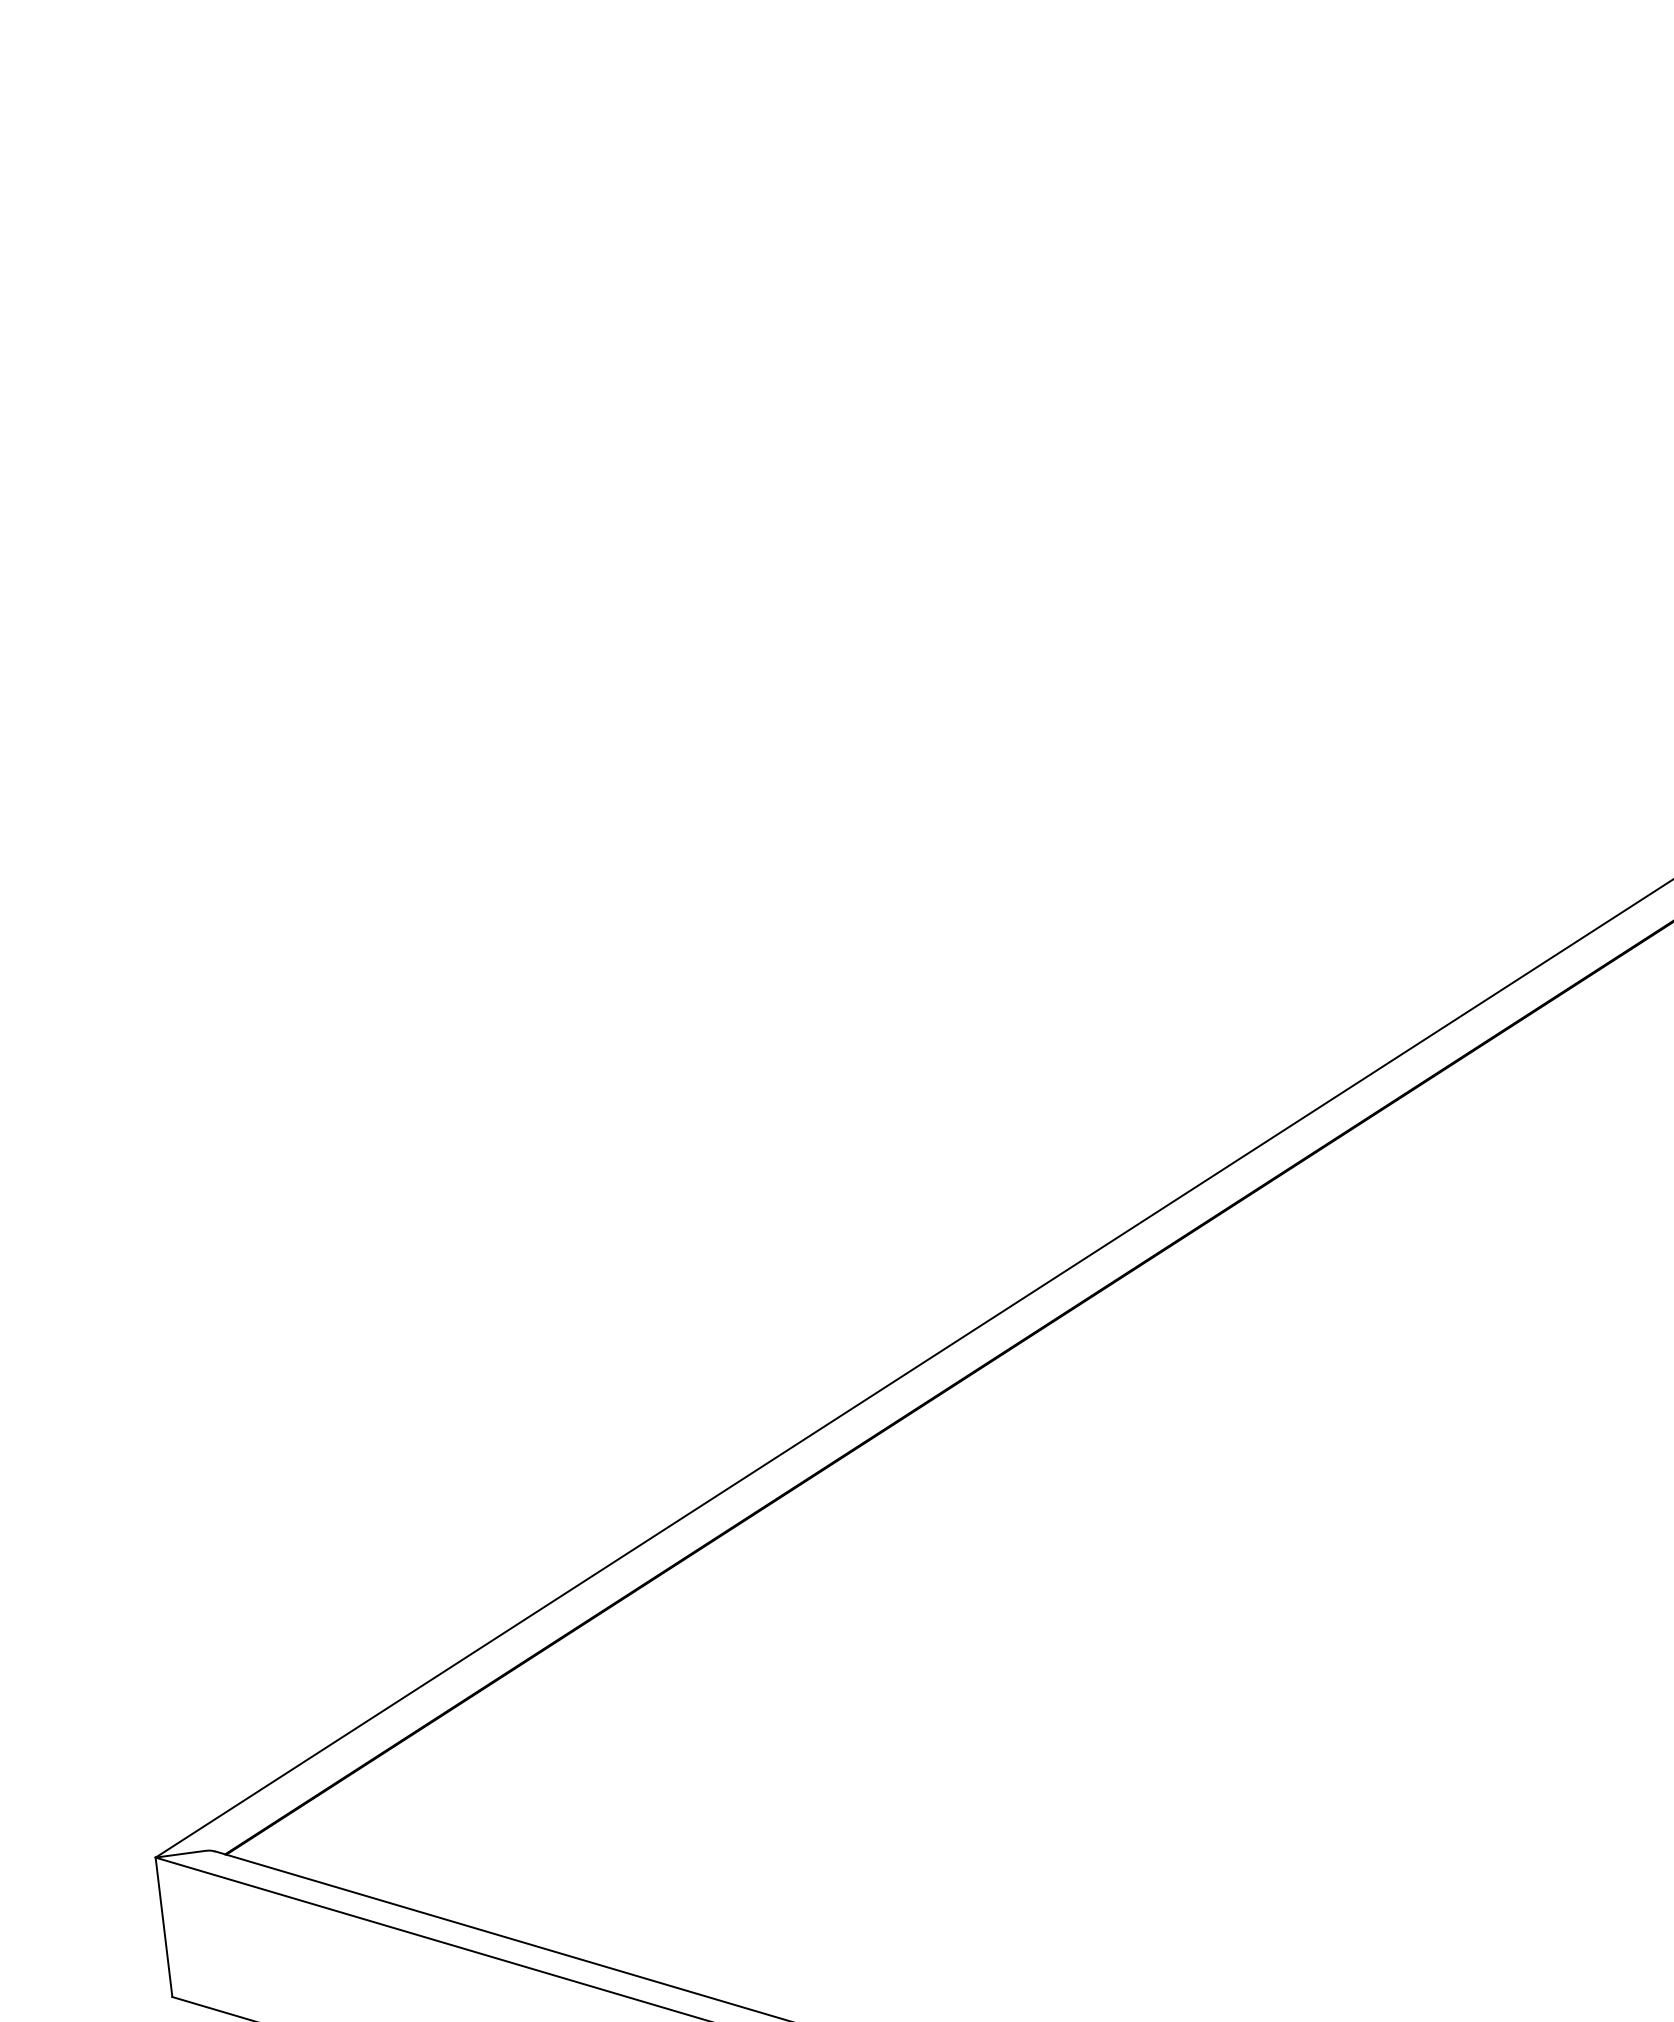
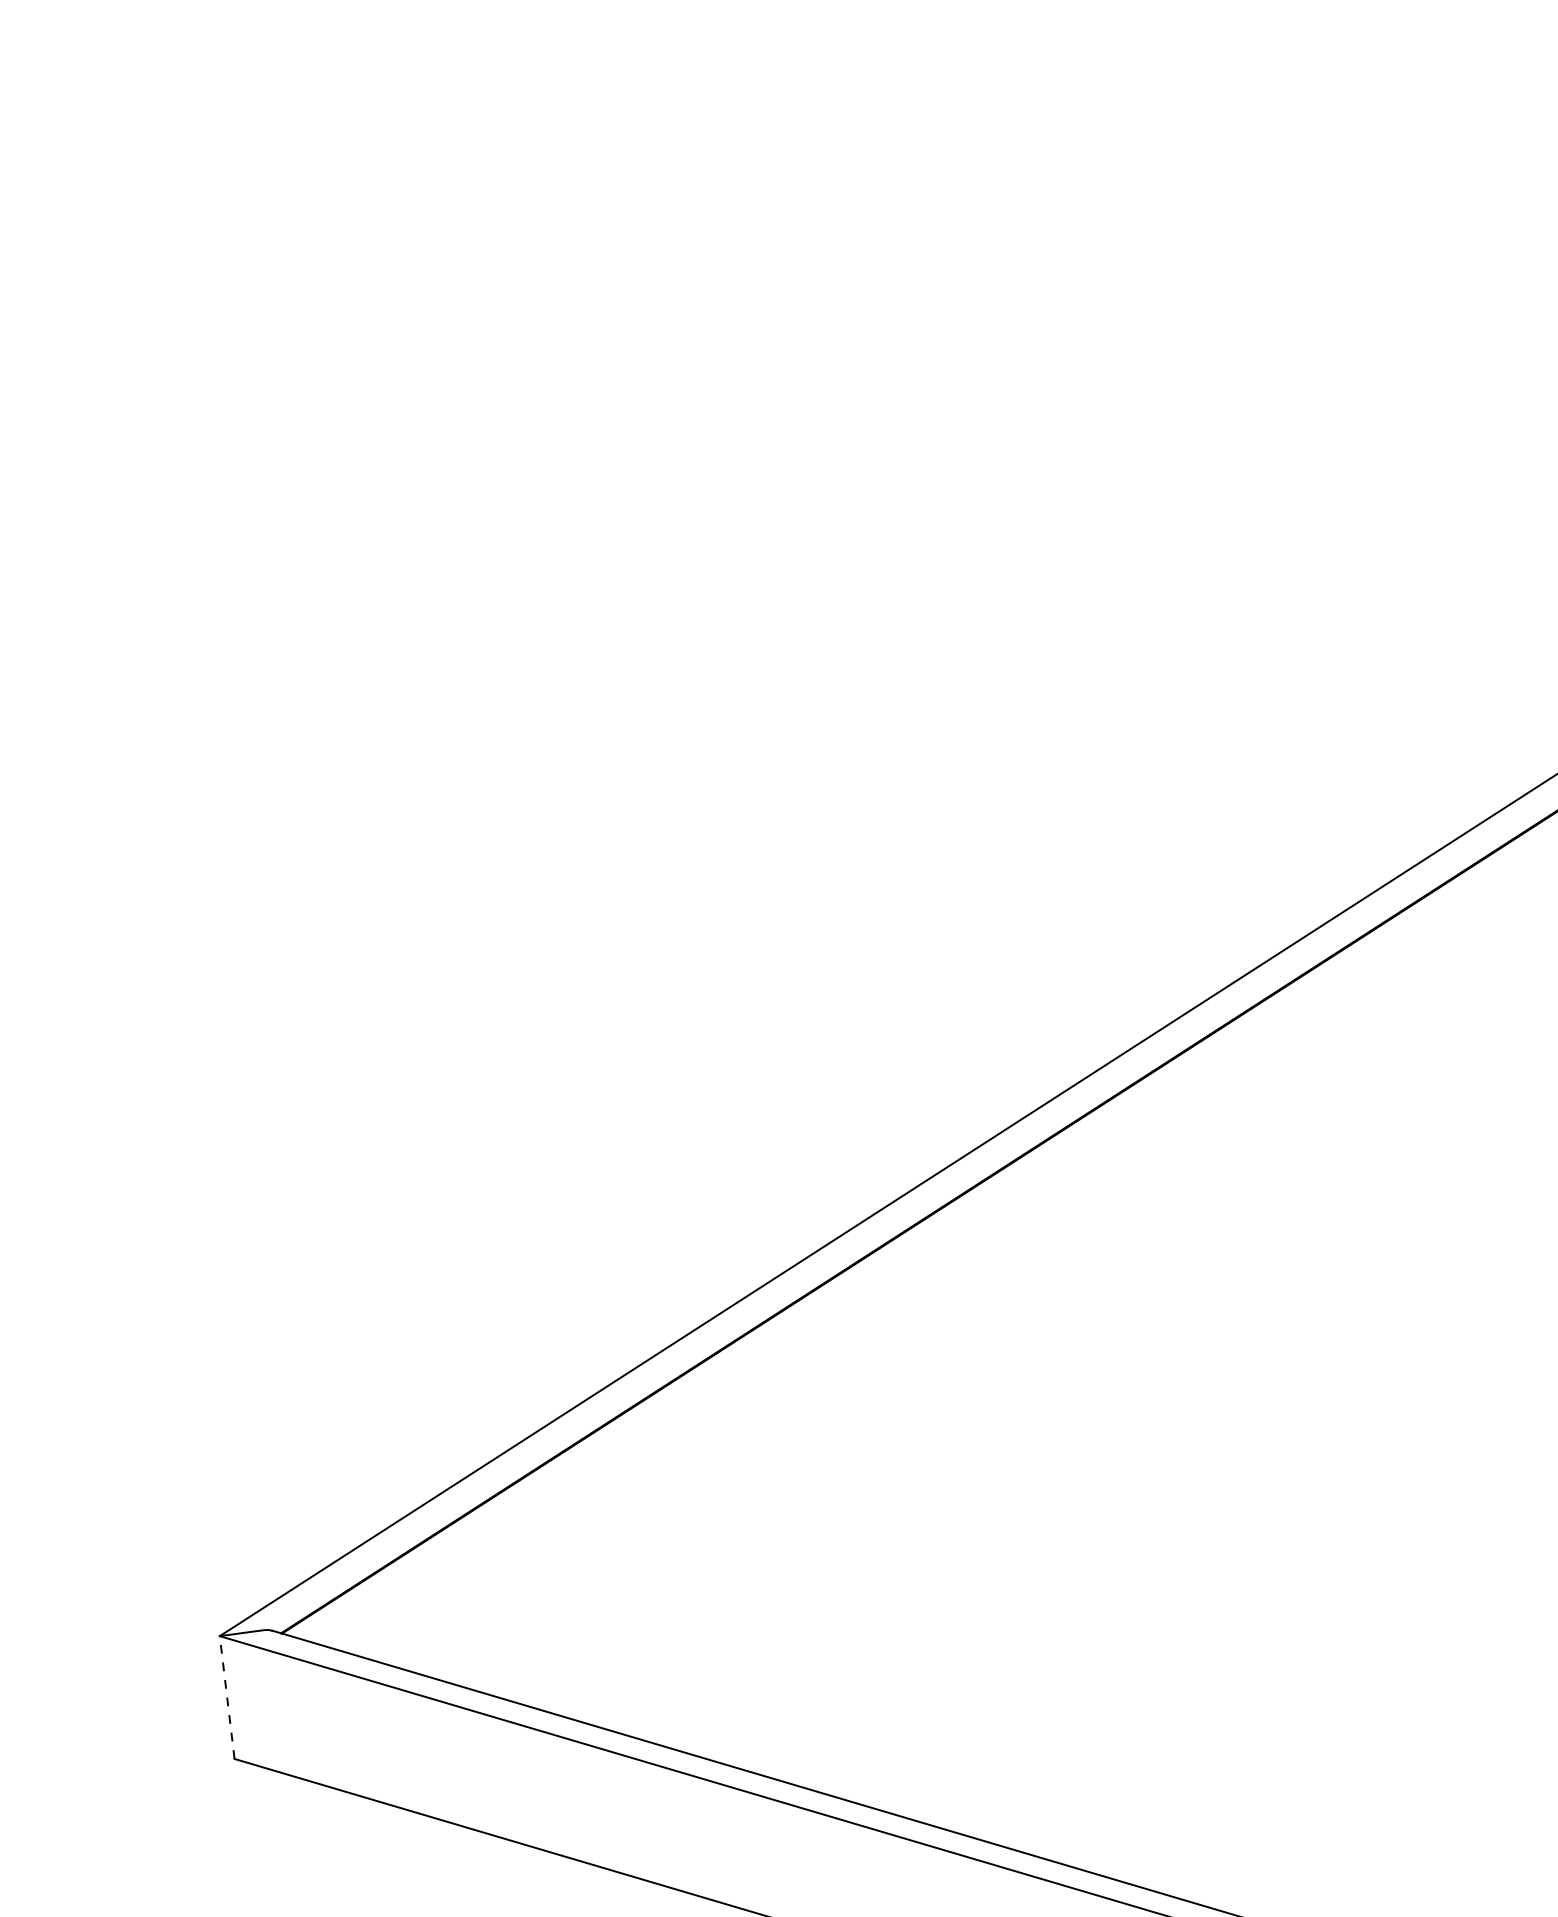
line: (164, 1927) -> (227, 1697), solid -> dashed

